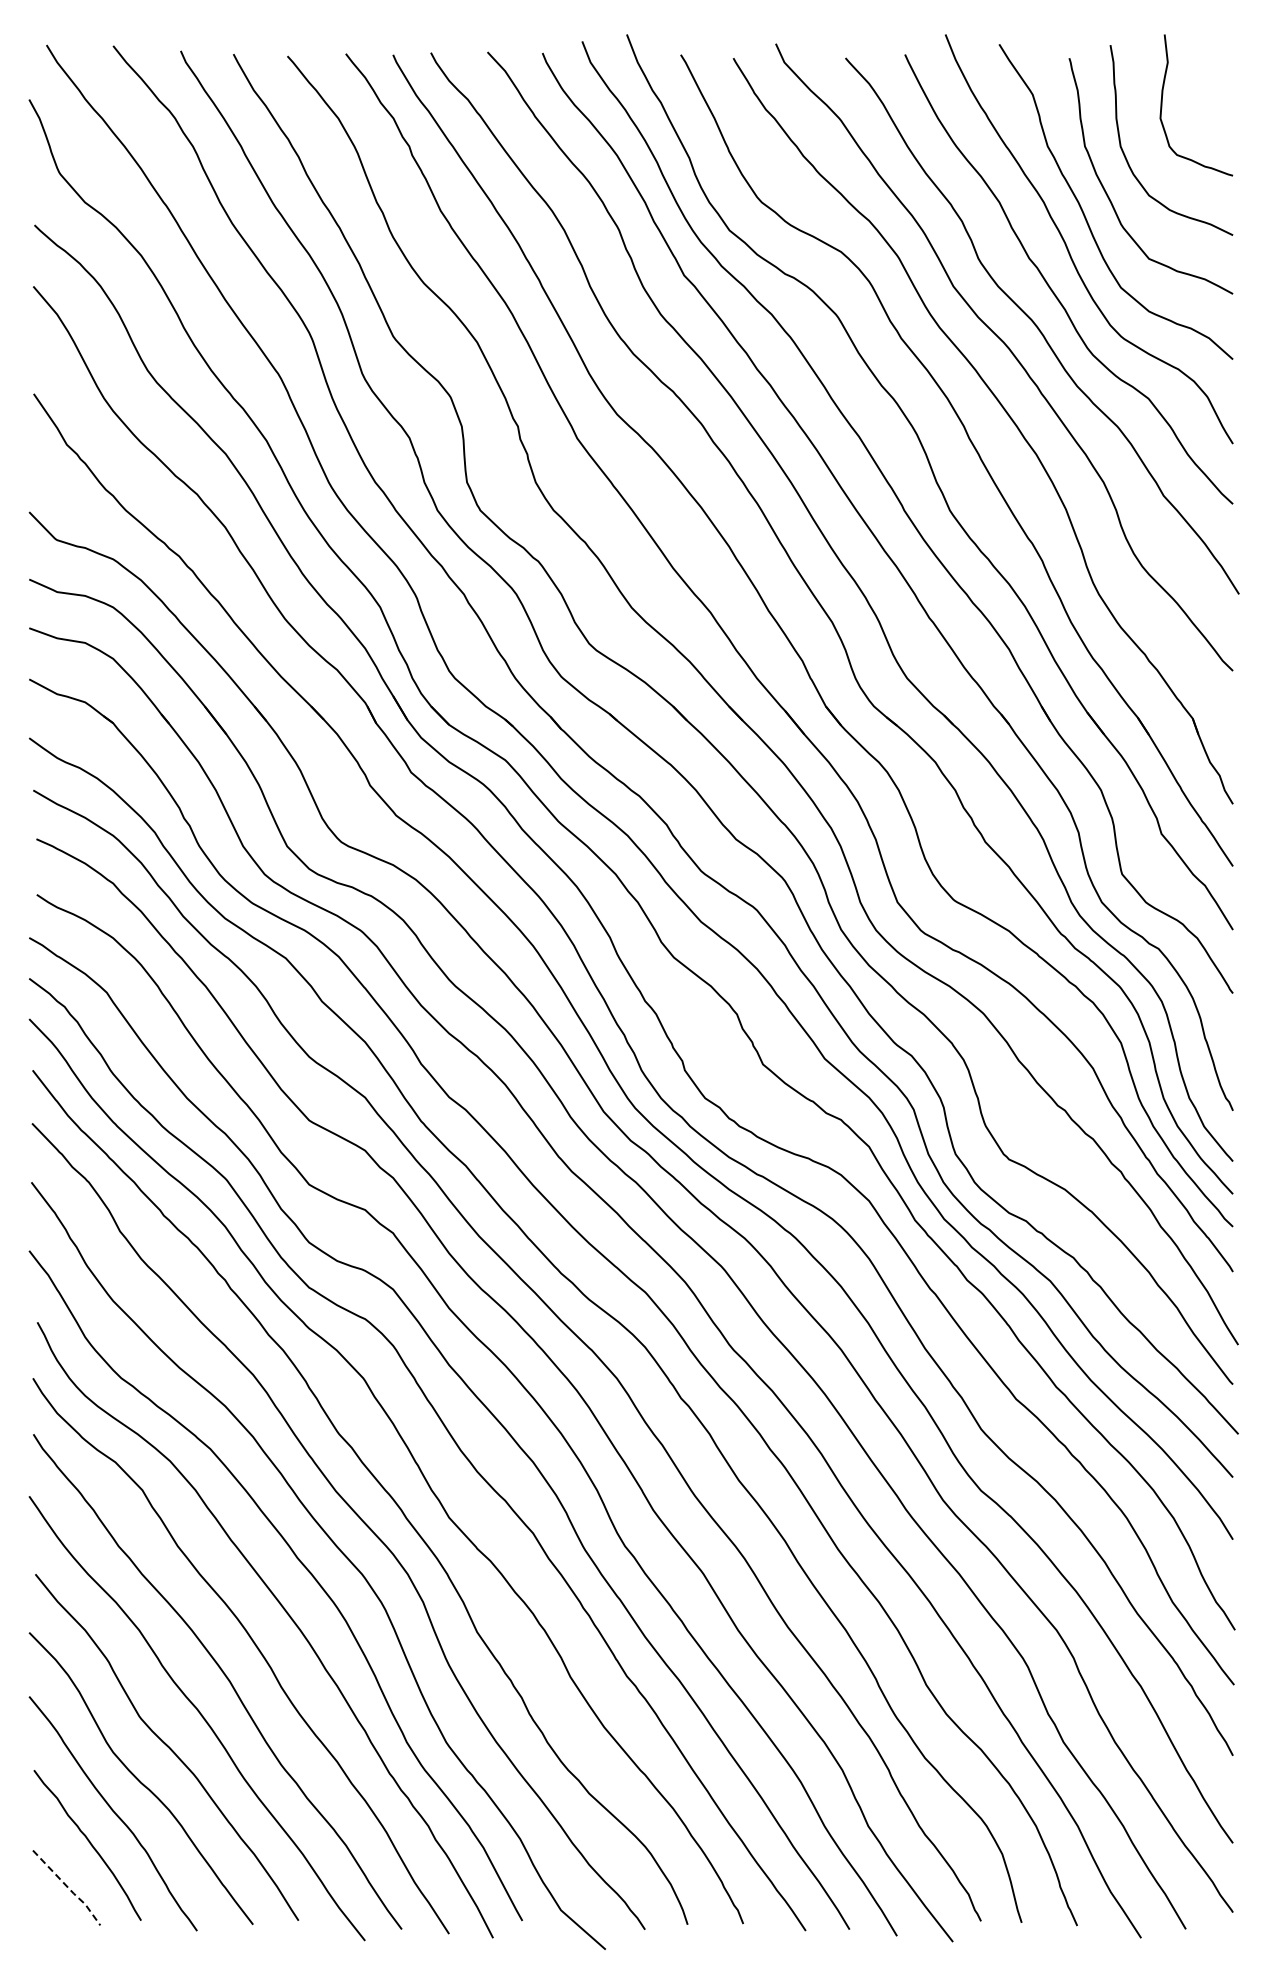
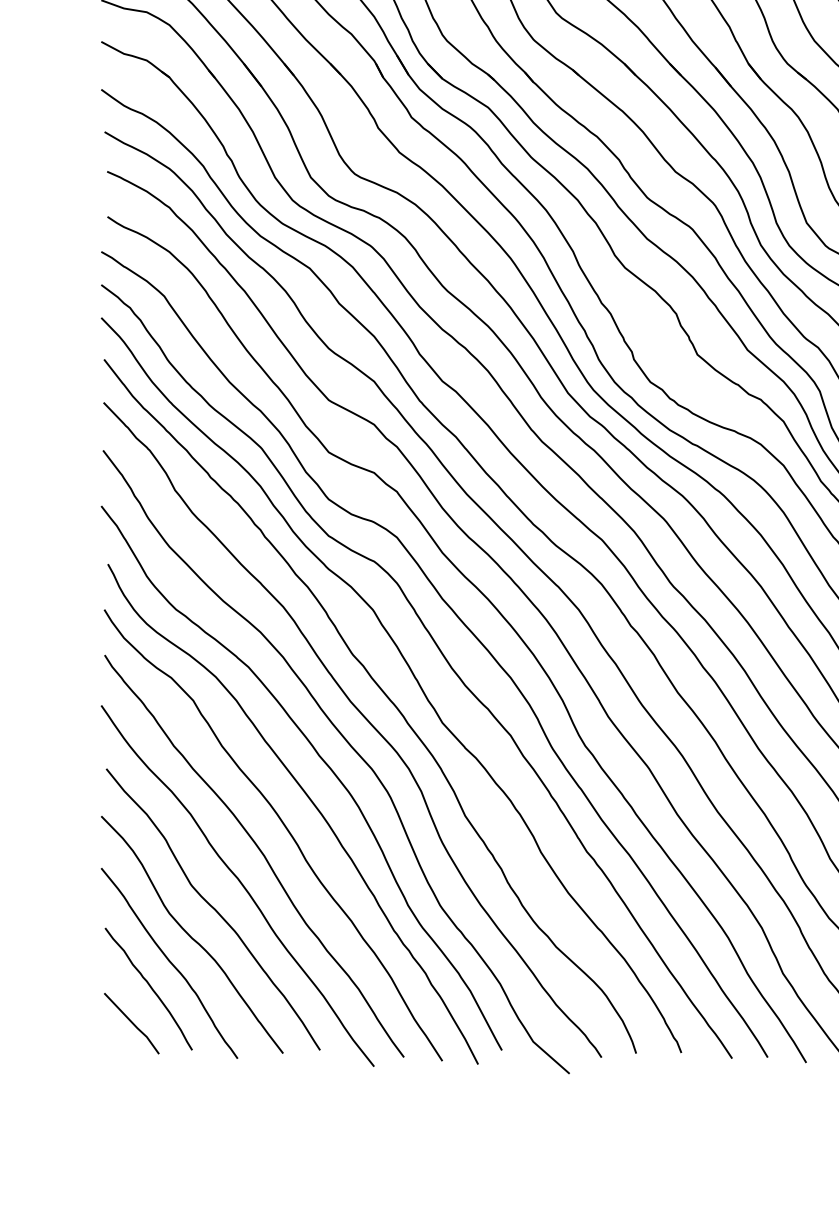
line: (69, 1888) -> (134, 1024), dashed -> solid

